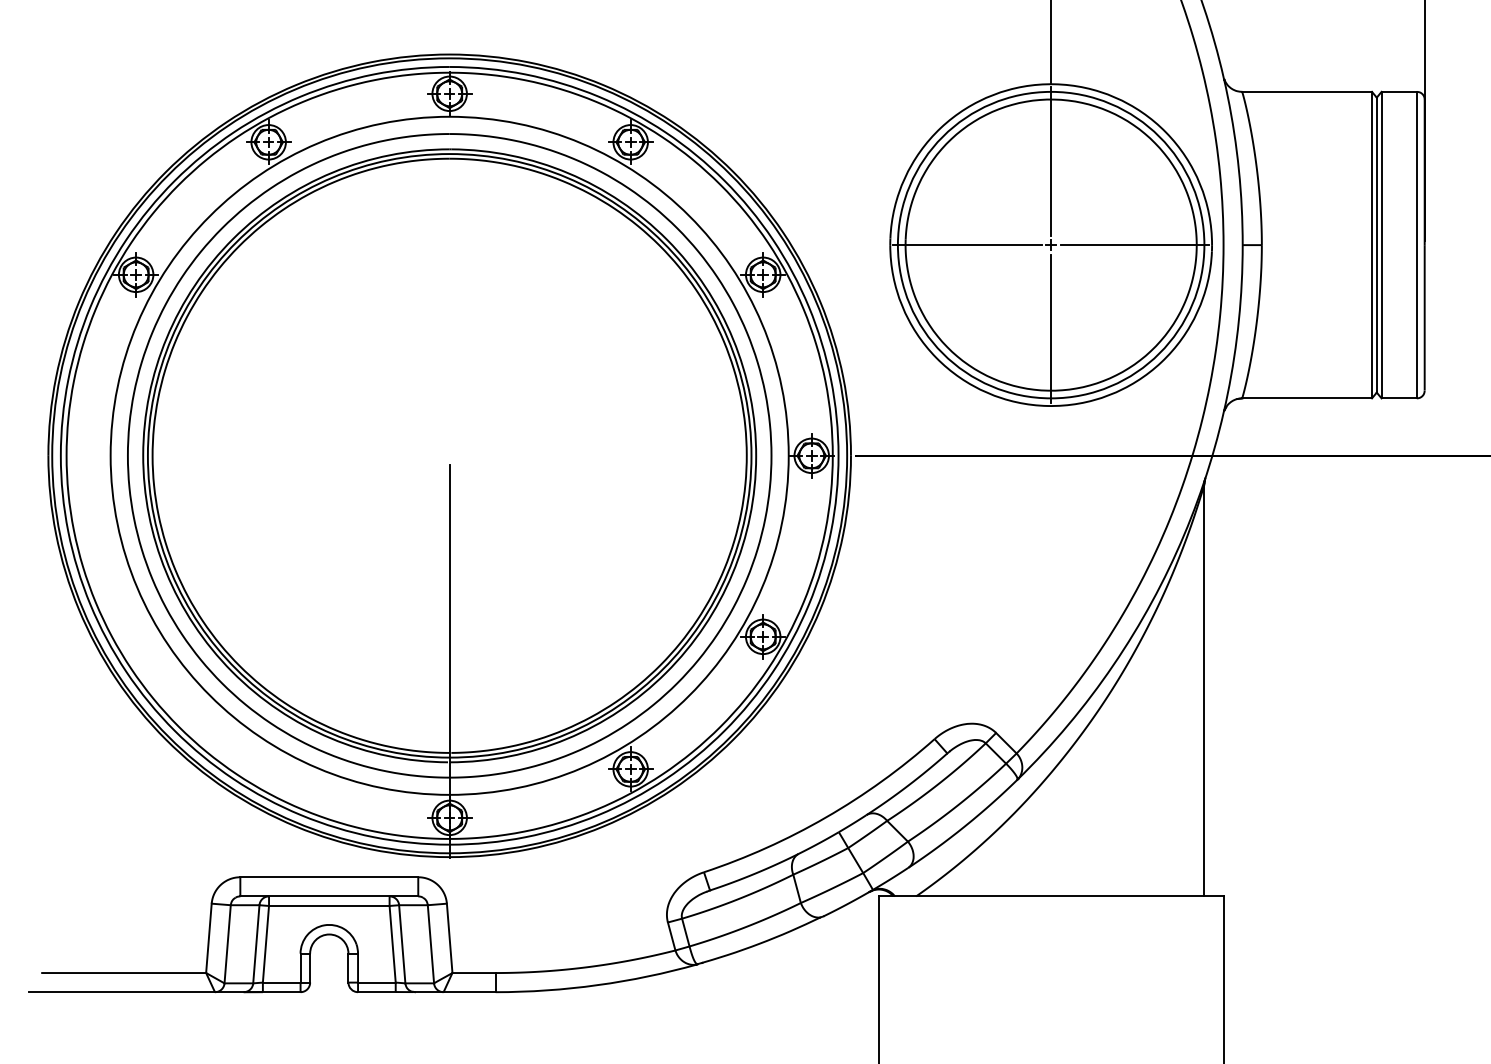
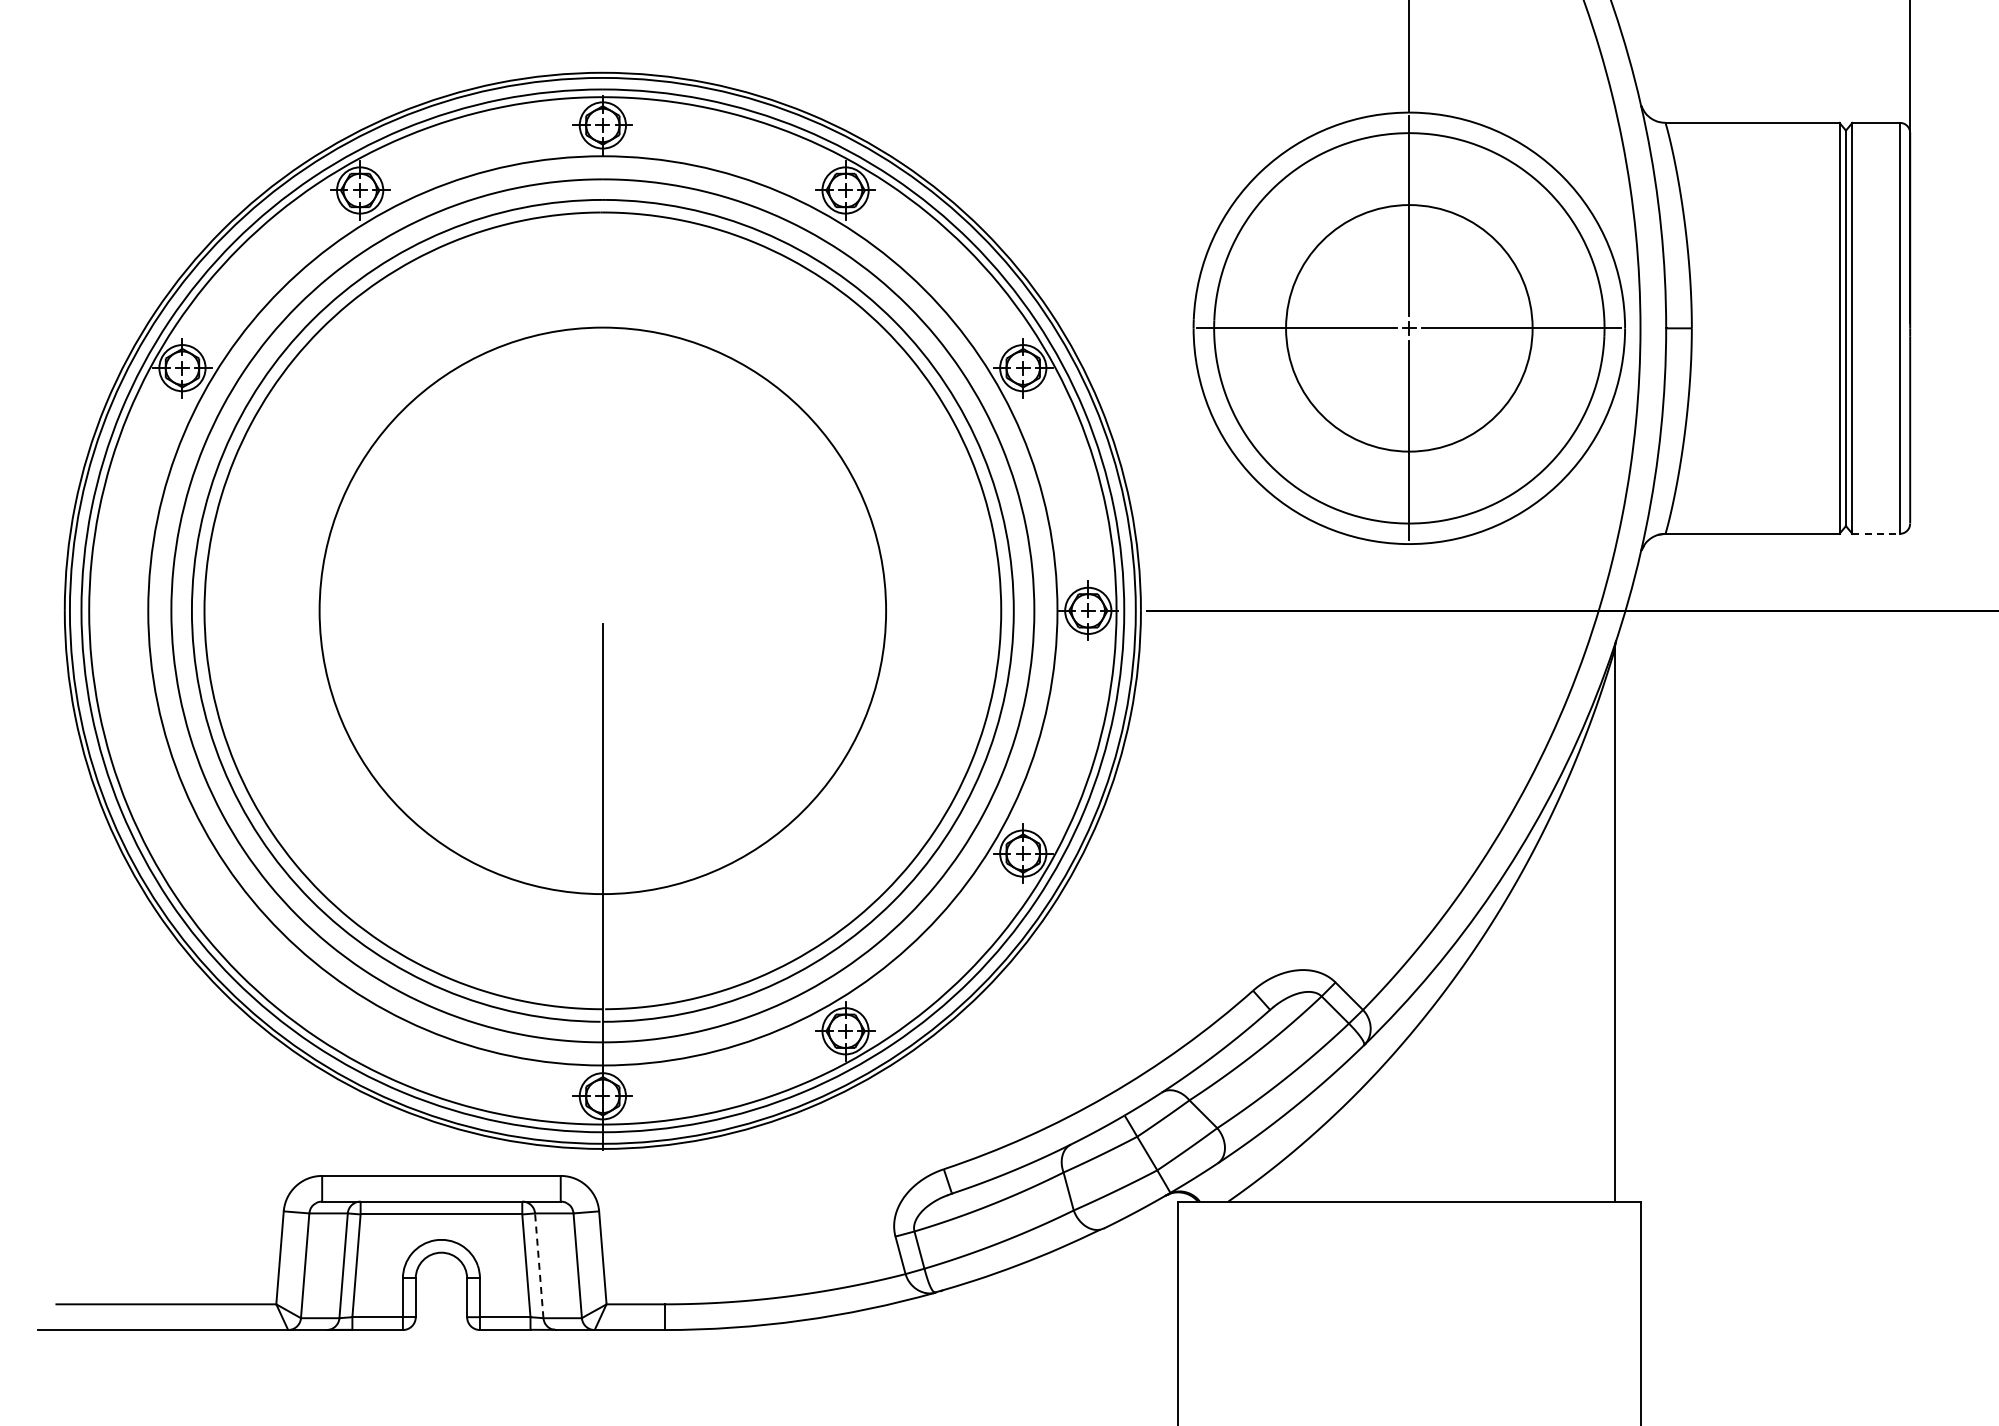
circle: (1050, 244) -> (1408, 327), size x0.6
line: (1399, 398) -> (1876, 533), solid -> dashed
circle: (449, 455) -> (602, 610), size x0.7
line: (402, 944) -> (539, 1265), solid -> dashed

